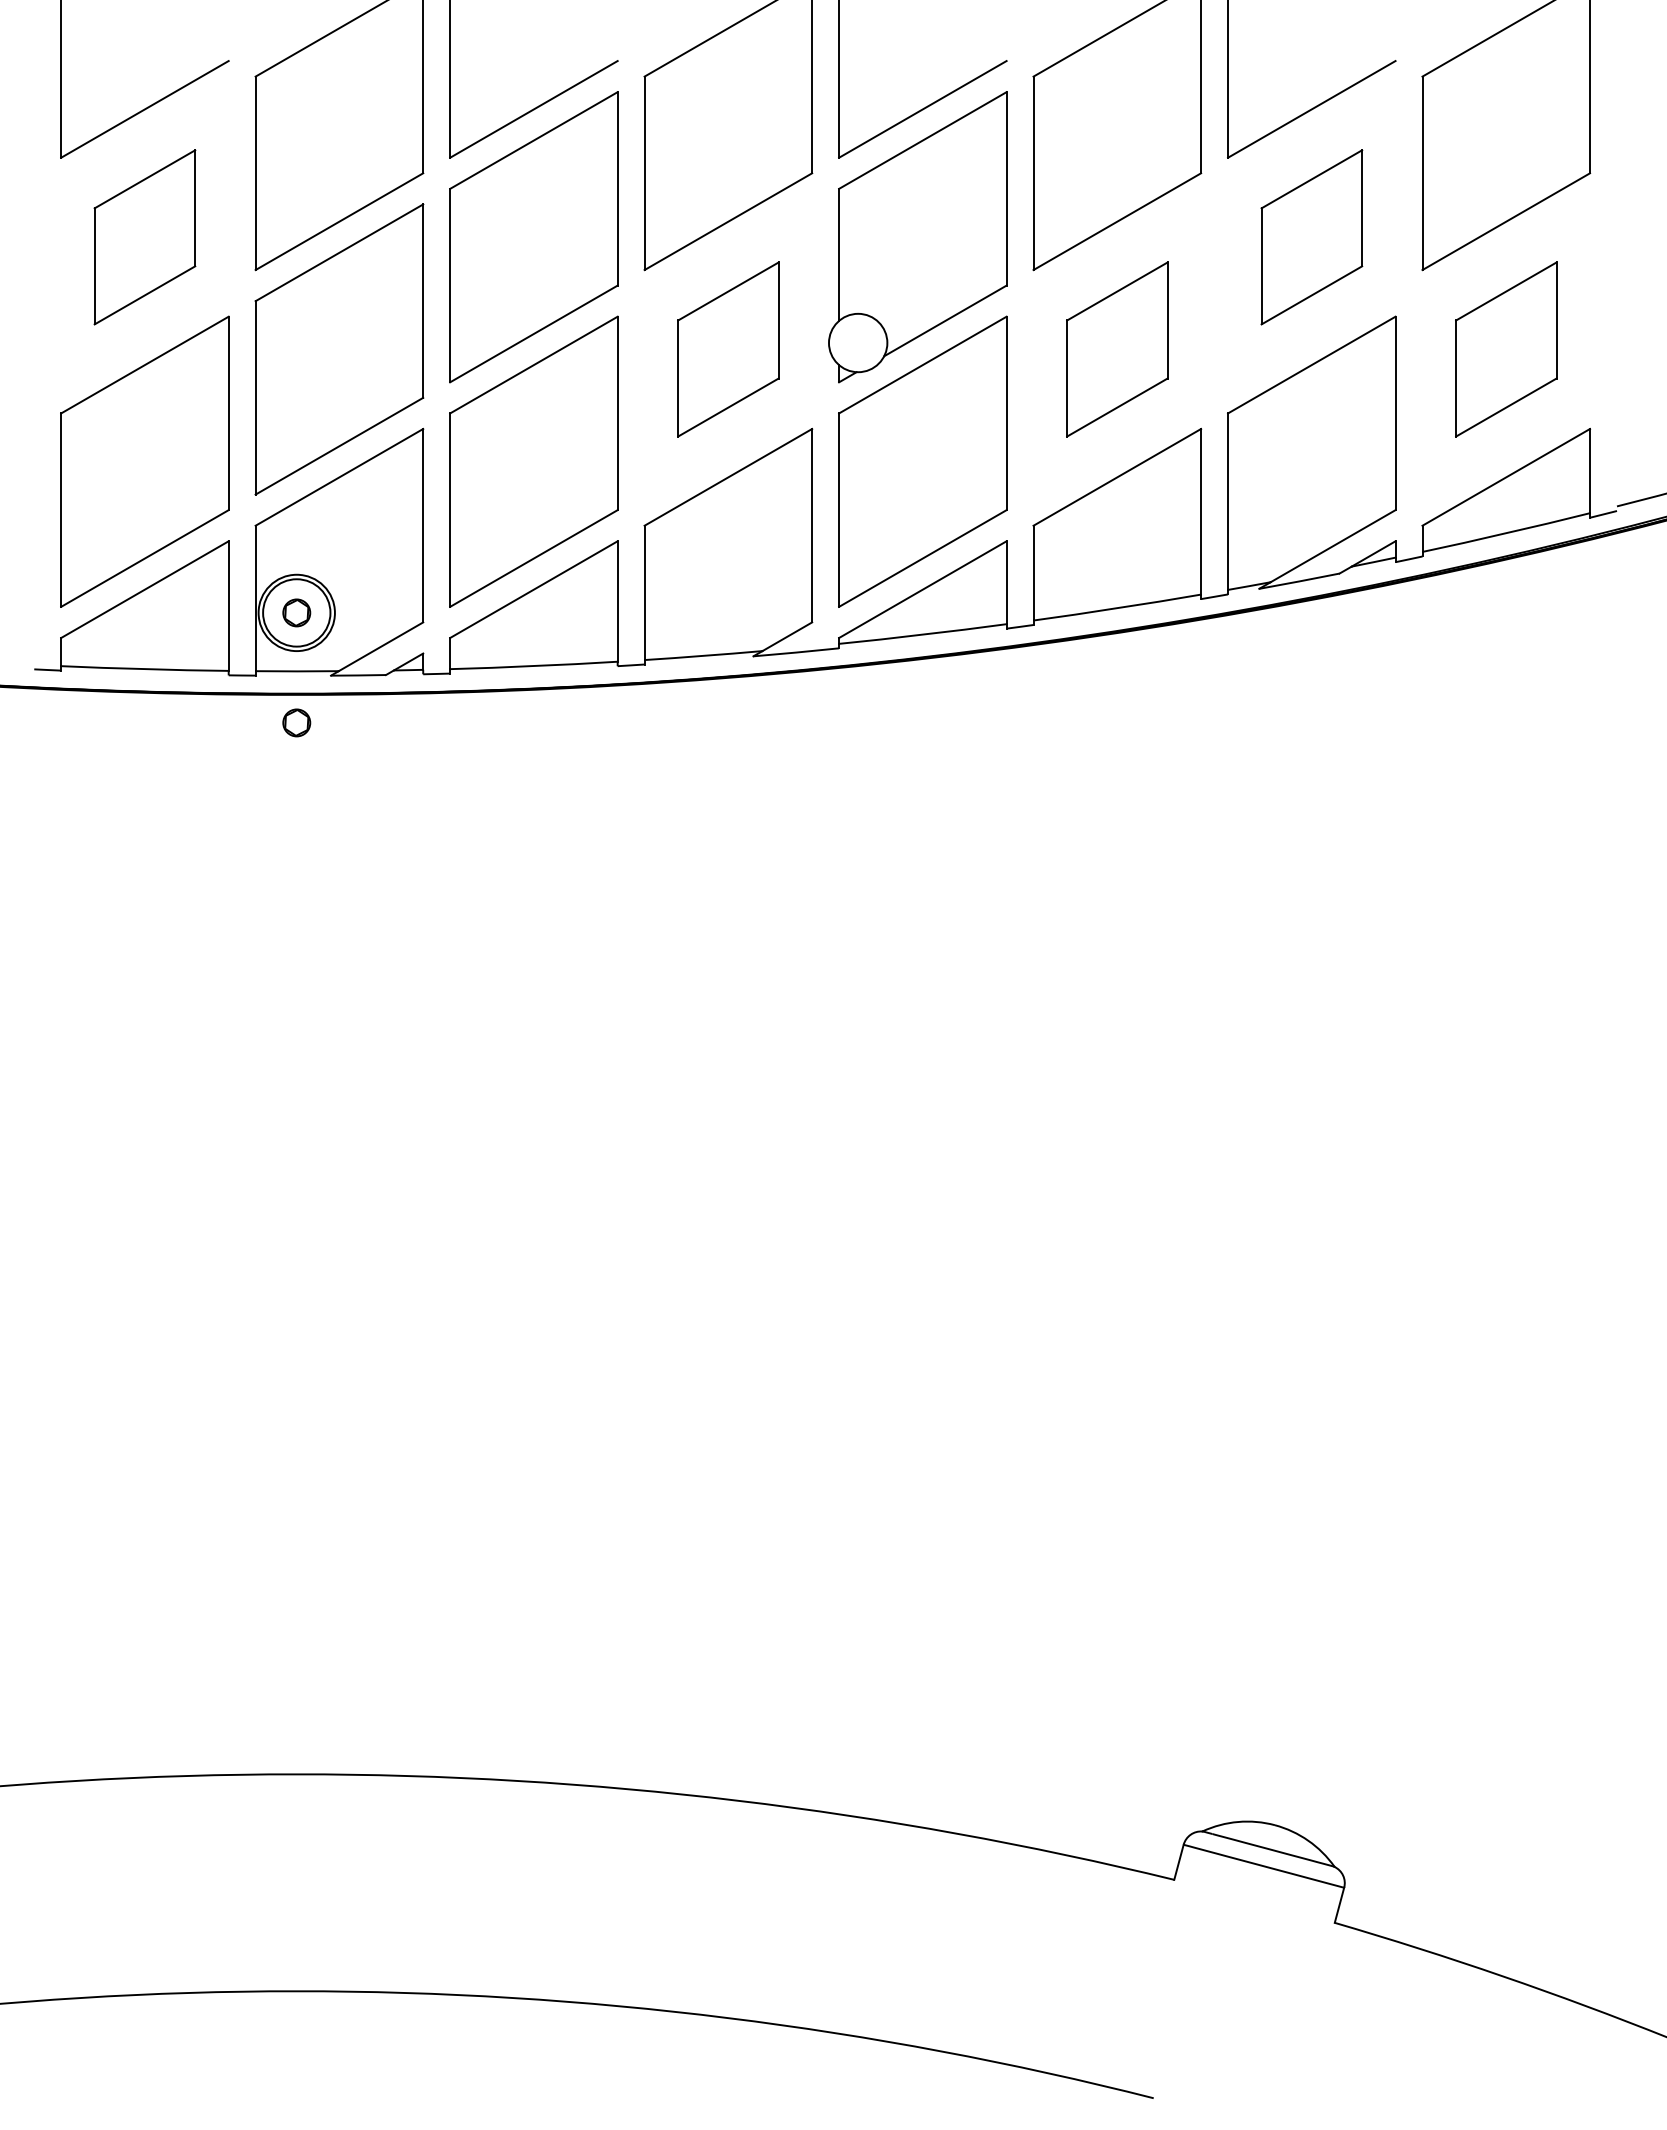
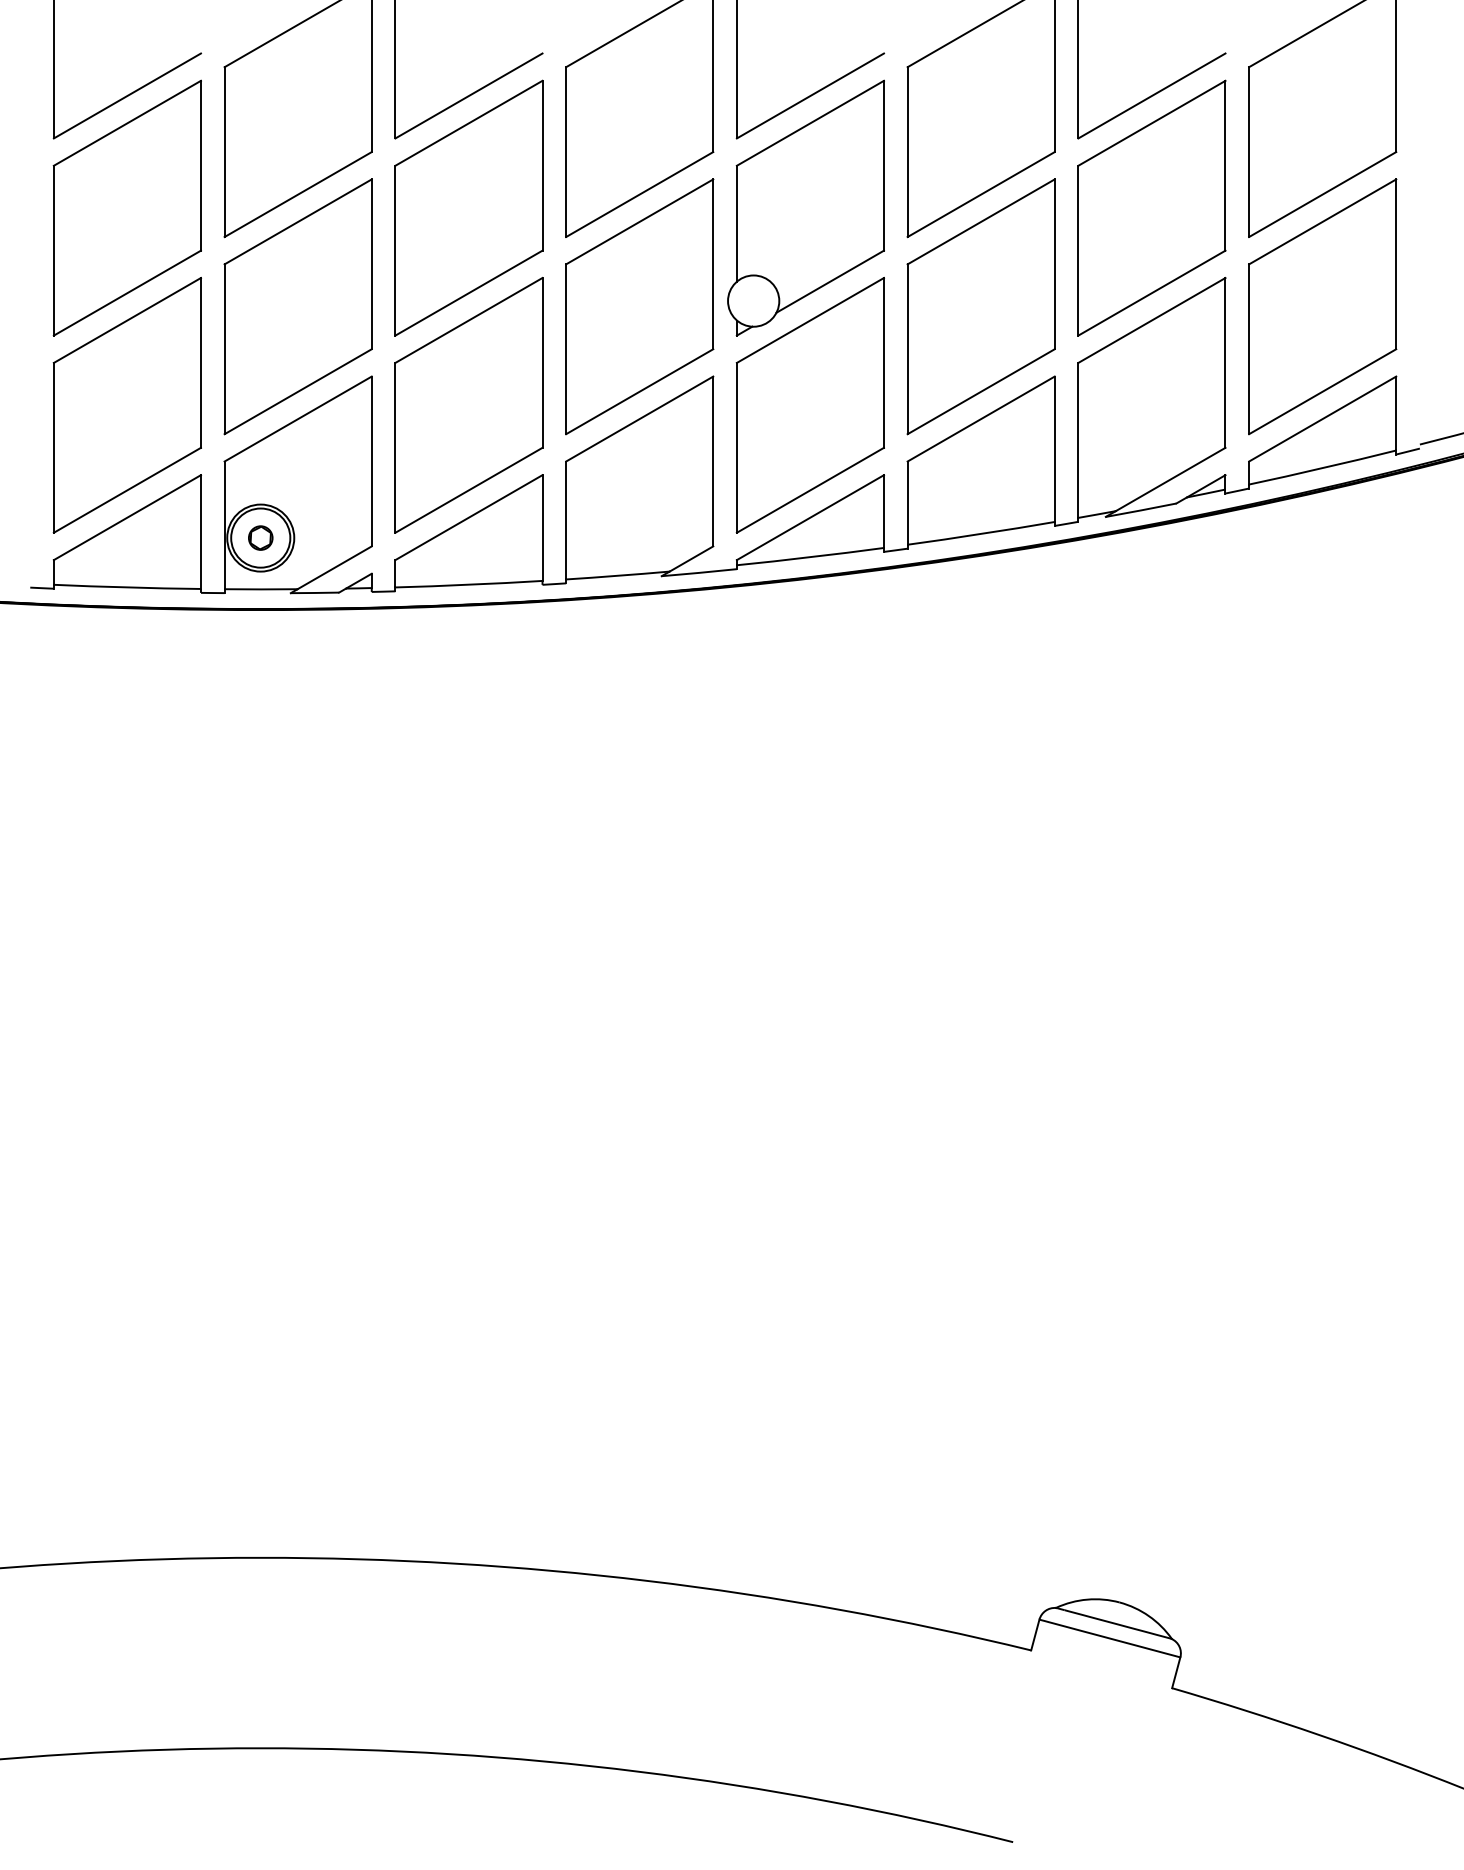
part: (144, 237) -> (127, 208), size x1.67
part: (1311, 237) -> (1151, 208), size x1.67
part: (728, 349) -> (639, 306), size x1.67
part: (1117, 349) -> (981, 306), size x1.67
part: (1506, 349) -> (1322, 306), size x1.67
part: (296, 722) -> (260, 634), removed

